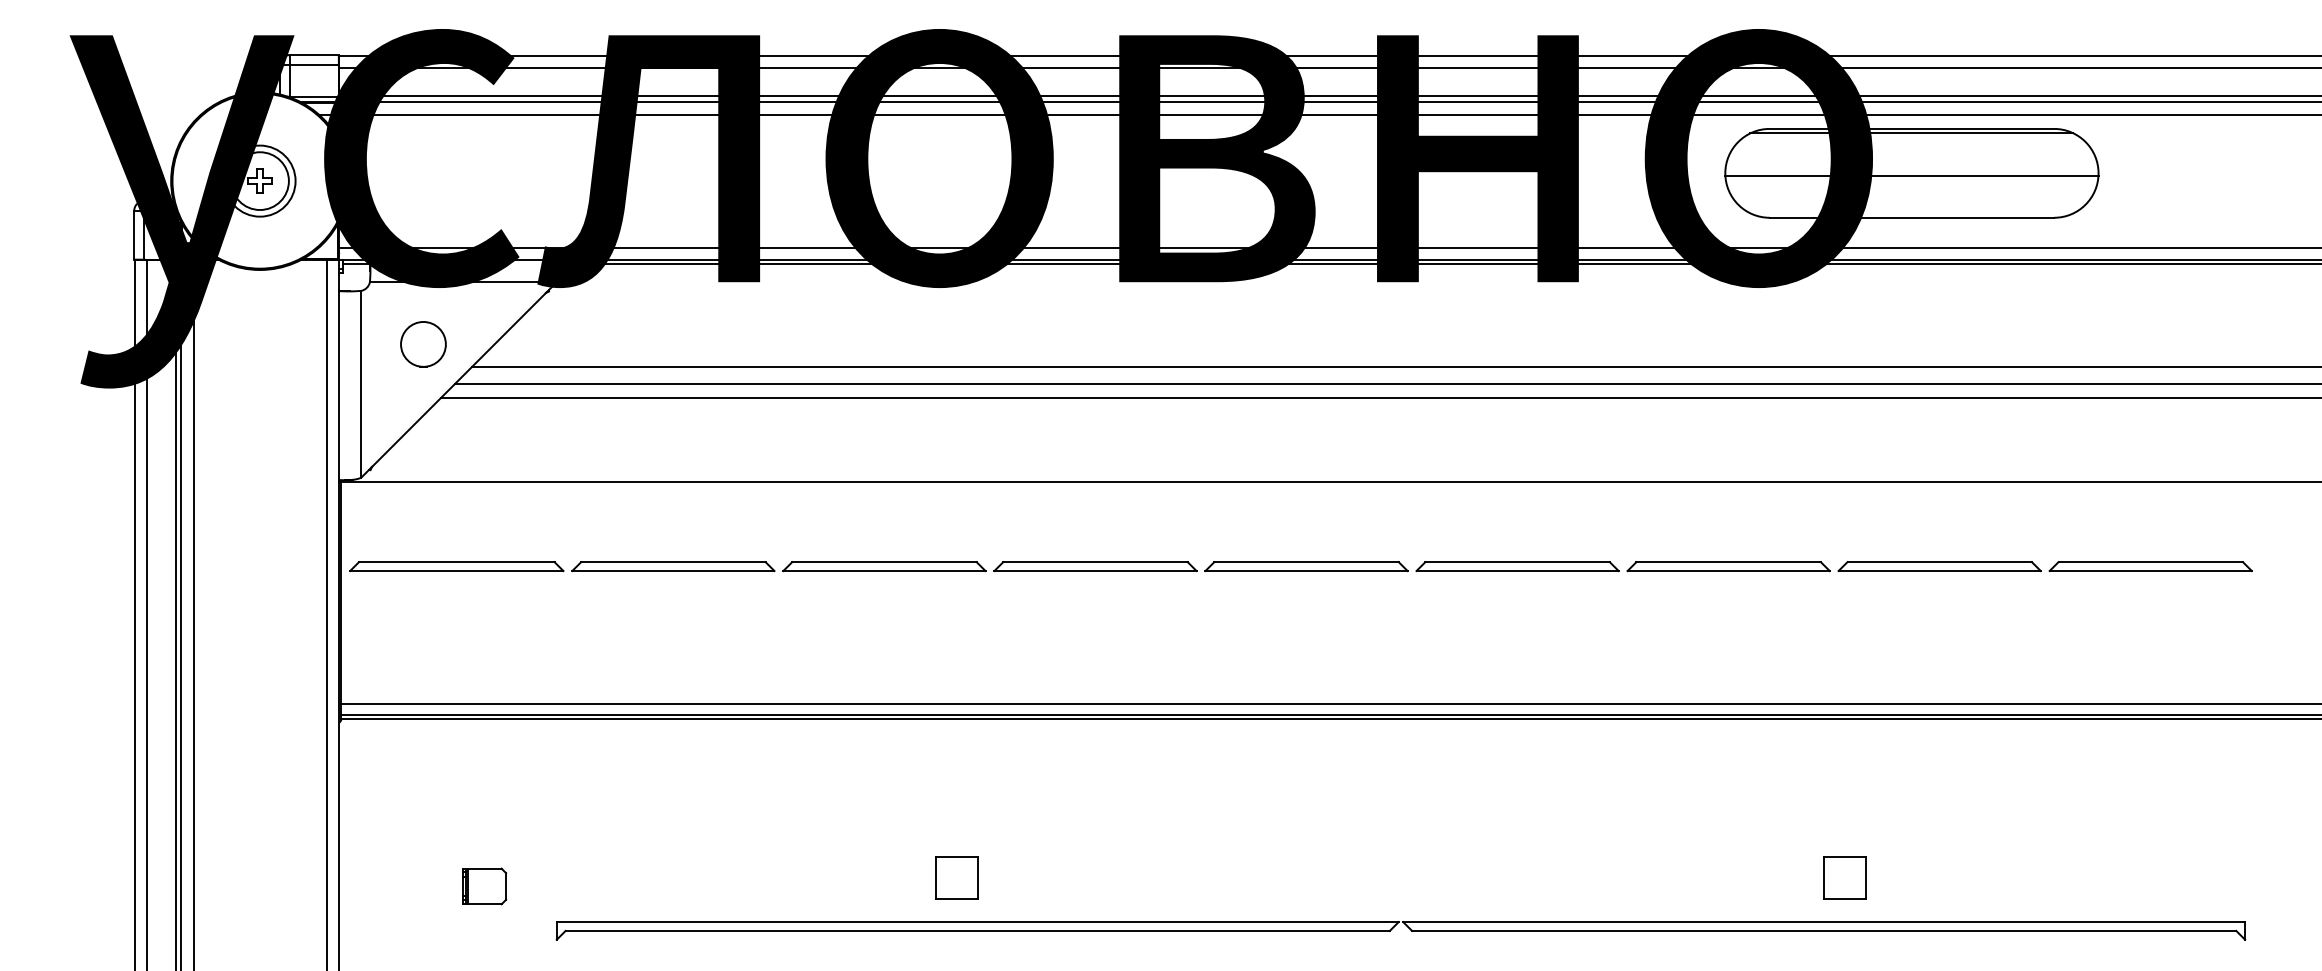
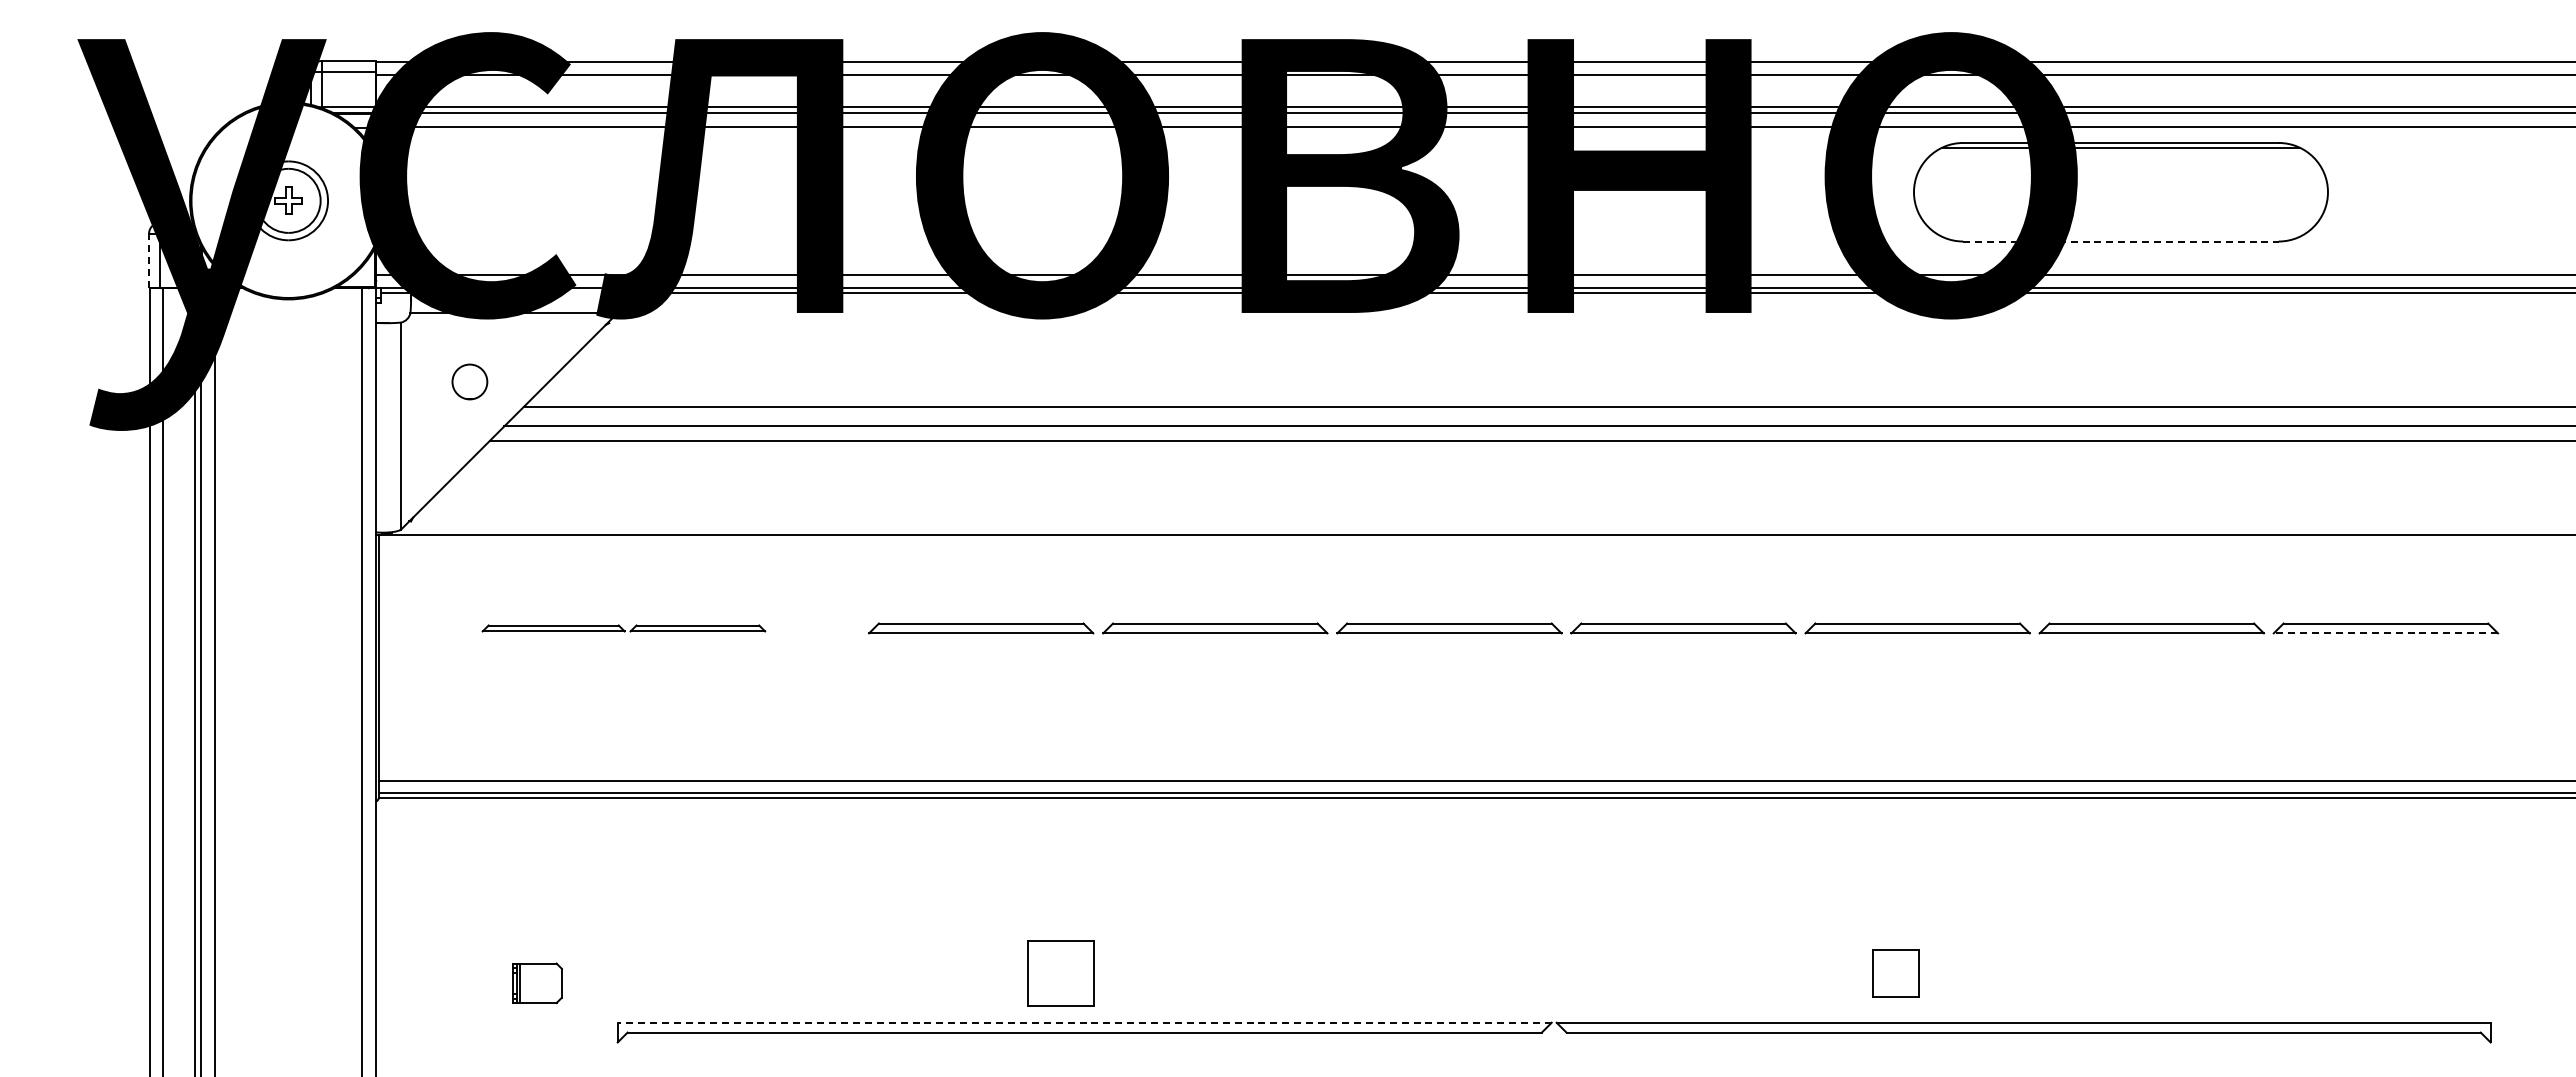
line: (1911, 175) -> (2120, 194), removed
line: (1911, 217) -> (2120, 241), solid -> dashed
line: (134, 234) -> (149, 260), solid -> dashed
circle: (423, 343) -> (469, 381), size x0.7
part: (561, 566) -> (623, 628), size x0.6
line: (2150, 571) -> (2385, 633), solid -> dashed
part: (956, 877) -> (1061, 973), size x1.4
part: (1844, 877) -> (1895, 973), moved
line: (977, 921) -> (1084, 1022), solid -> dashed

